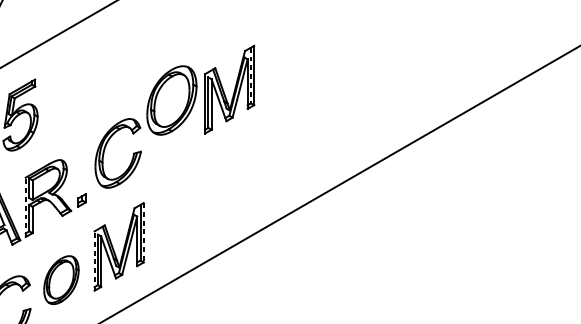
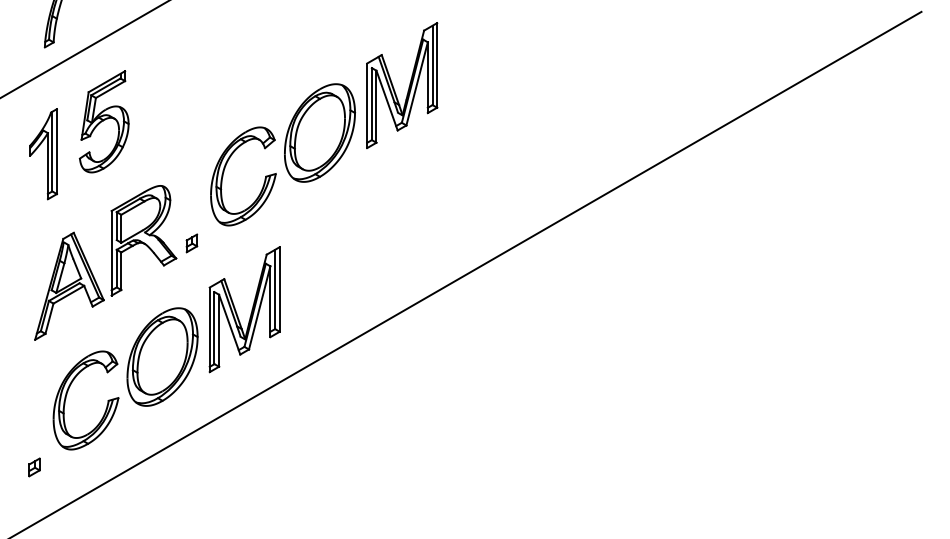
line: (250, 75) -> (432, 65), dashed -> solid
part: (171, 100) -> (319, 132), moved
line: (25, 206) -> (111, 252), dashed -> solid
line: (143, 232) -> (279, 289), dashed -> solid
line: (94, 260) -> (209, 329), dashed -> solid
part: (61, 279) -> (162, 356), size x1.43

